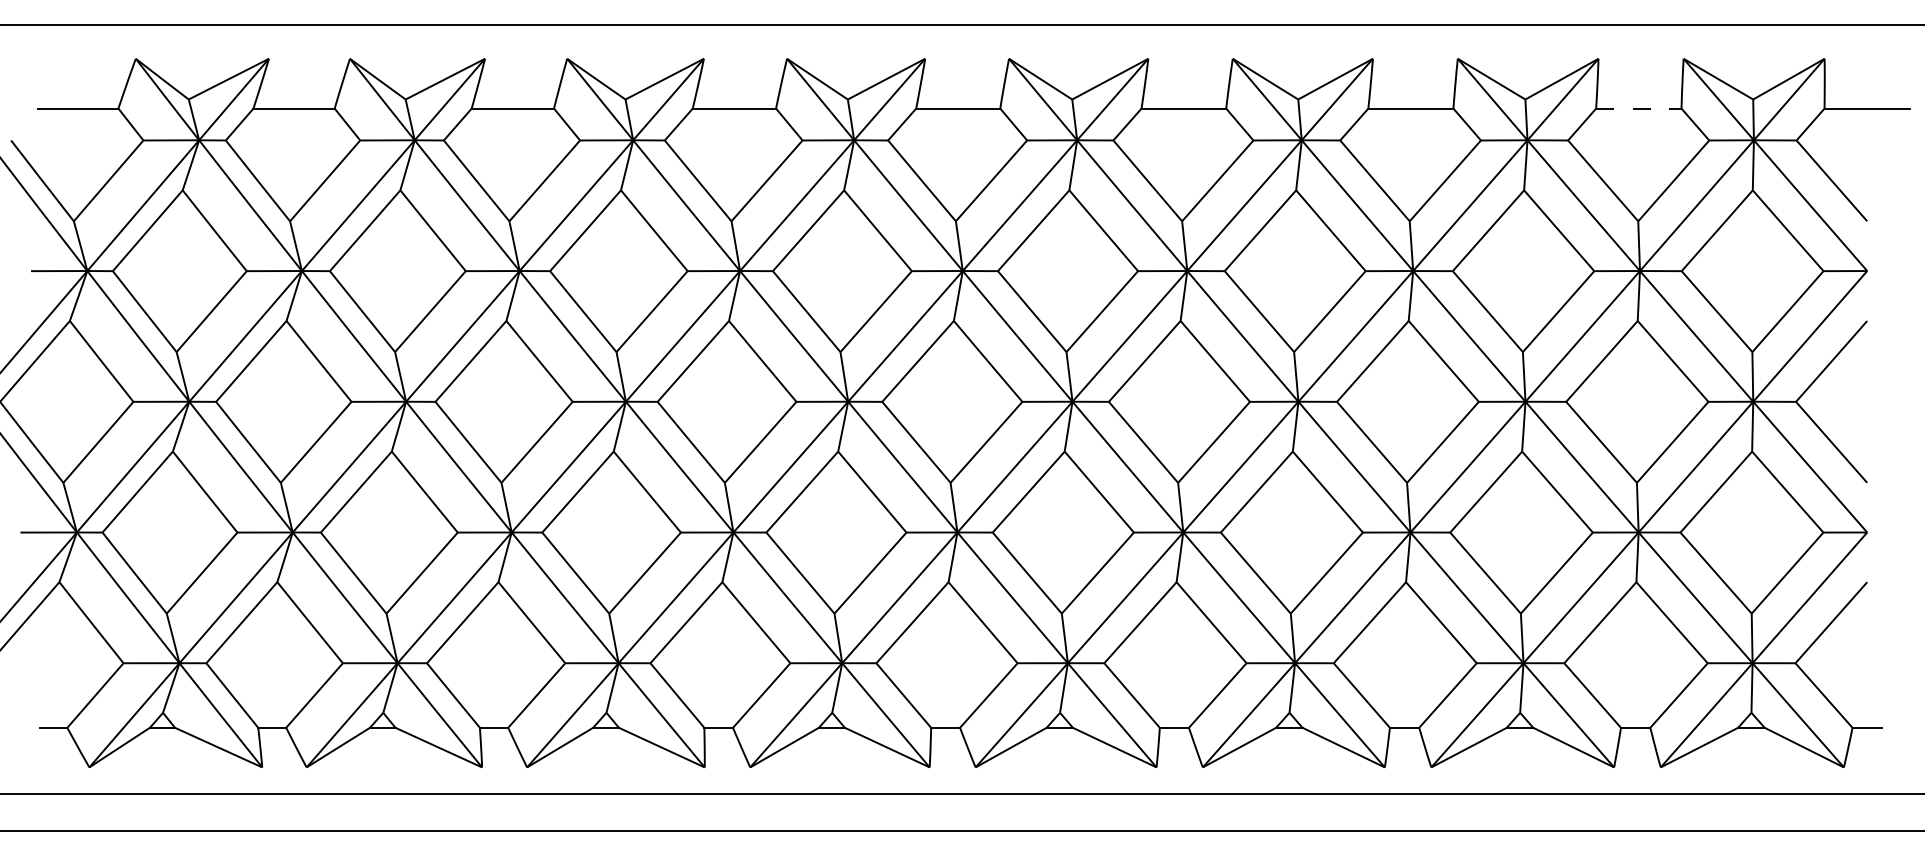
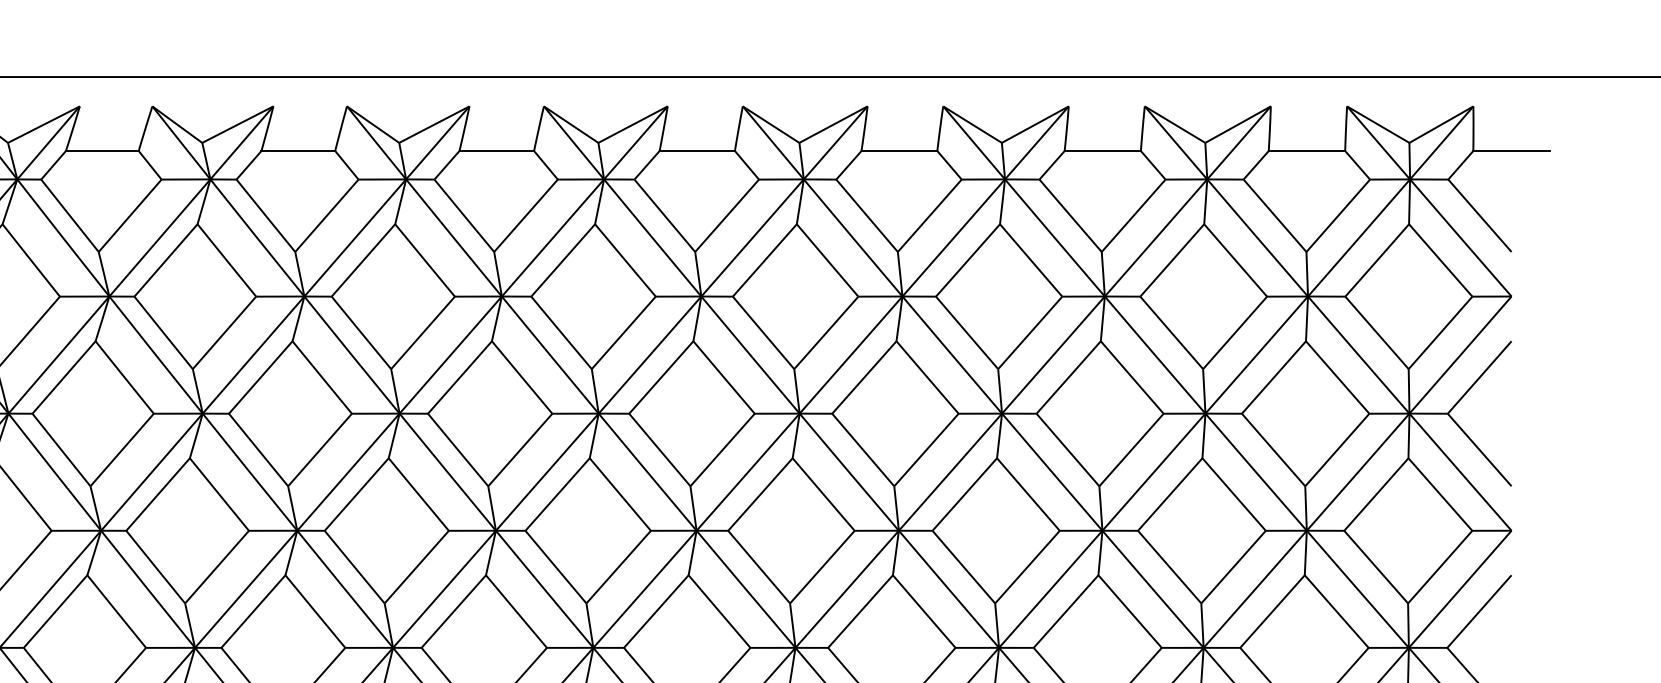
line: (1638, 108) -> (1306, 150), dashed -> solid

